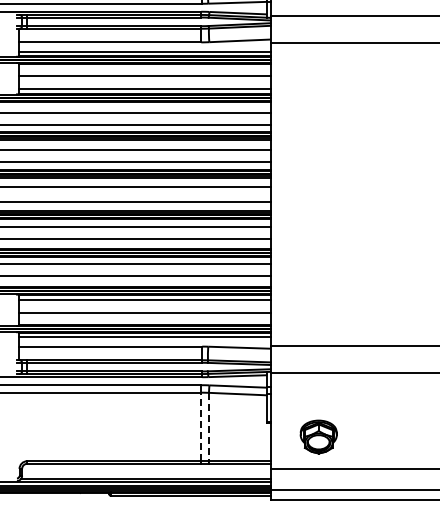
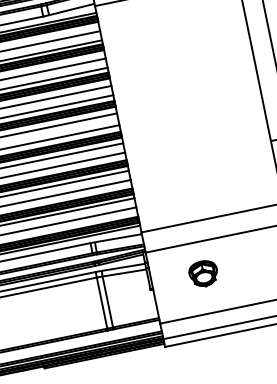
line: (201, 426) -> (102, 302), dashed -> solid
line: (208, 427) -> (107, 302), dashed -> solid
part: (318, 436) -> (203, 273), moved

